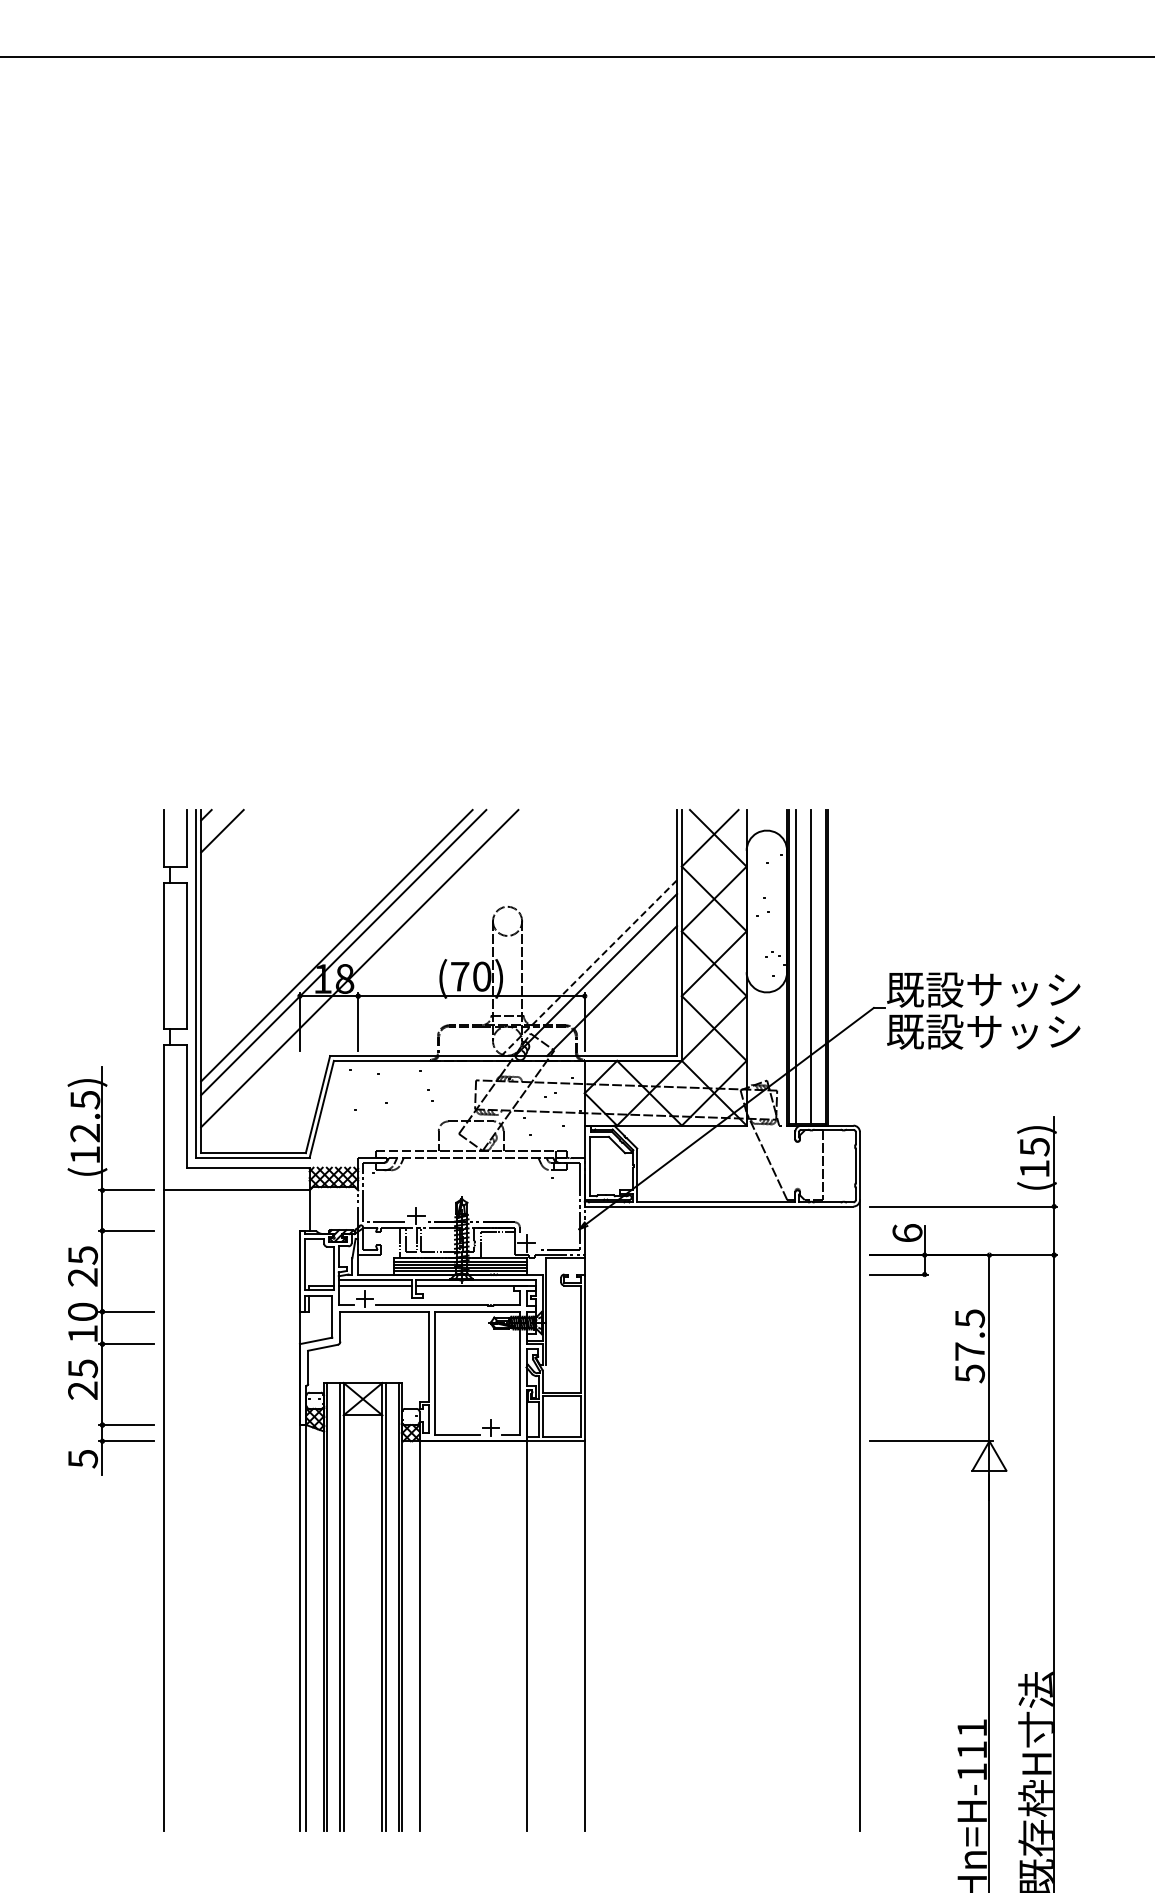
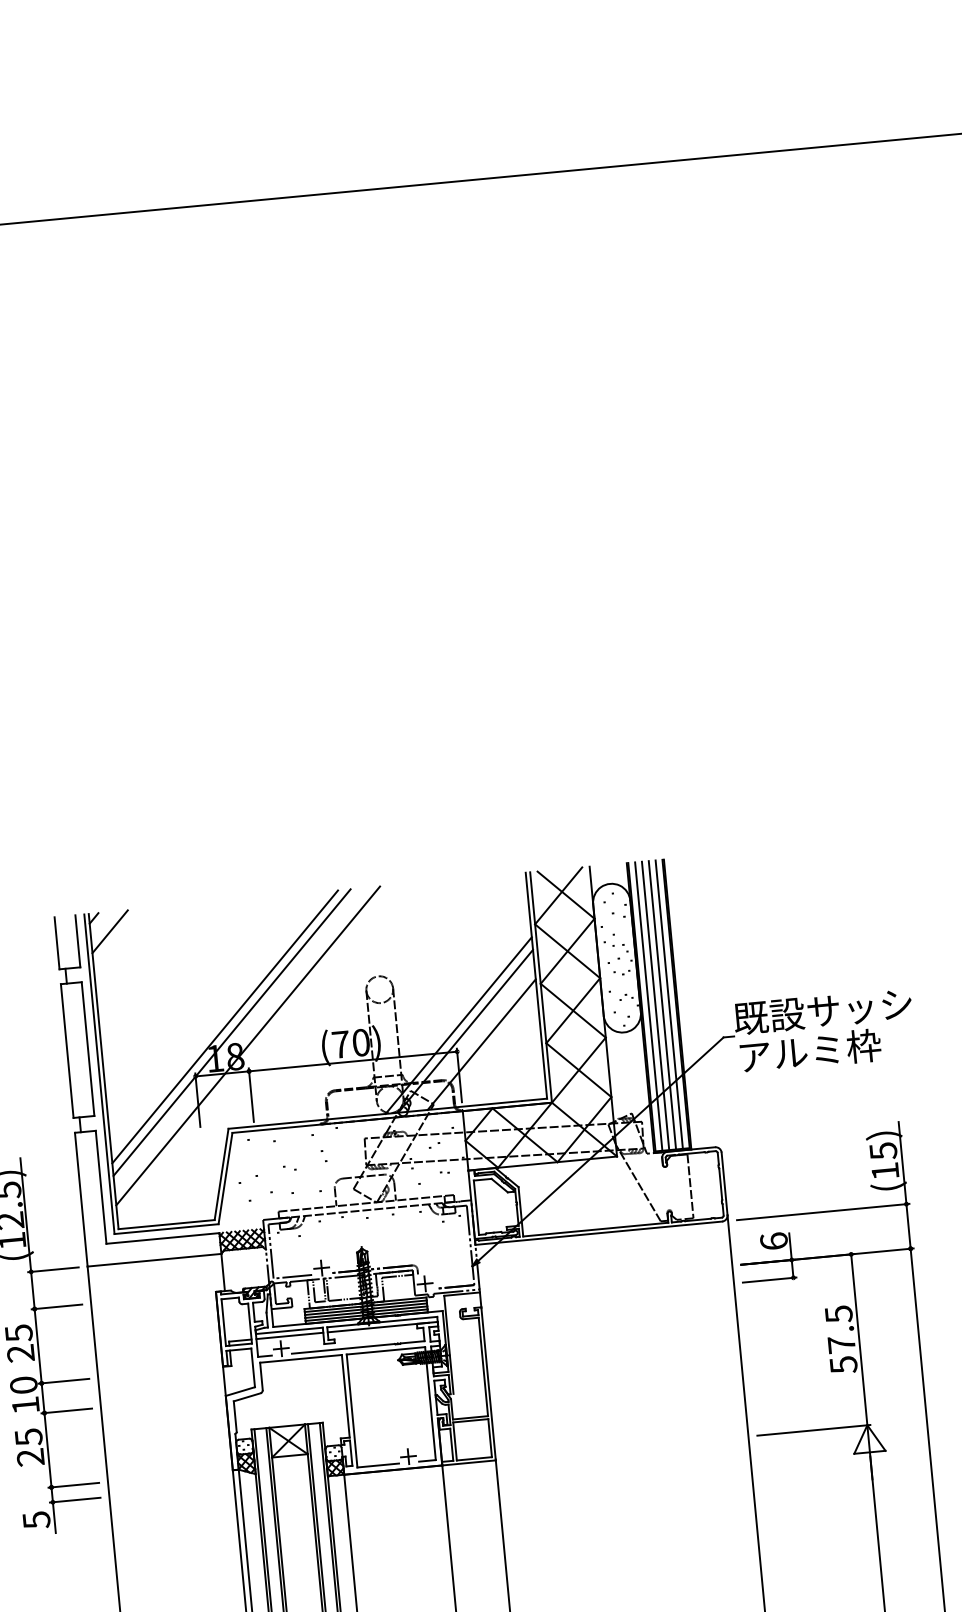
line: (803, 966) -> (655, 1005), added
line: (818, 966) -> (669, 1004), added
line: (588, 968) -> (458, 1025), dashed -> solid
text: (983, 1031) -> (826, 1049), 既設サッシ -> アルミ枠

